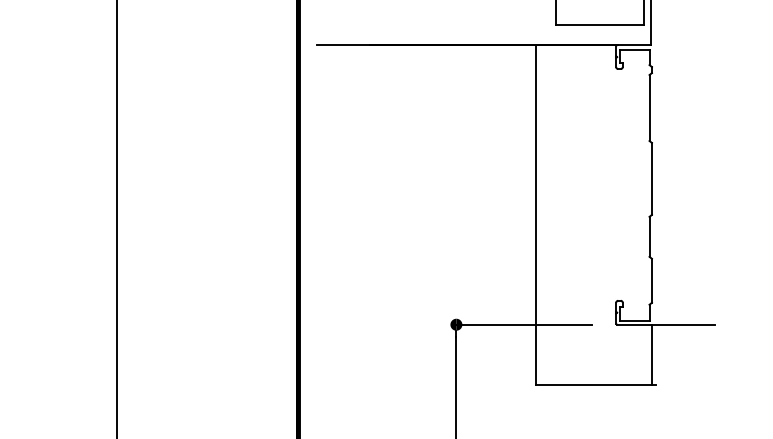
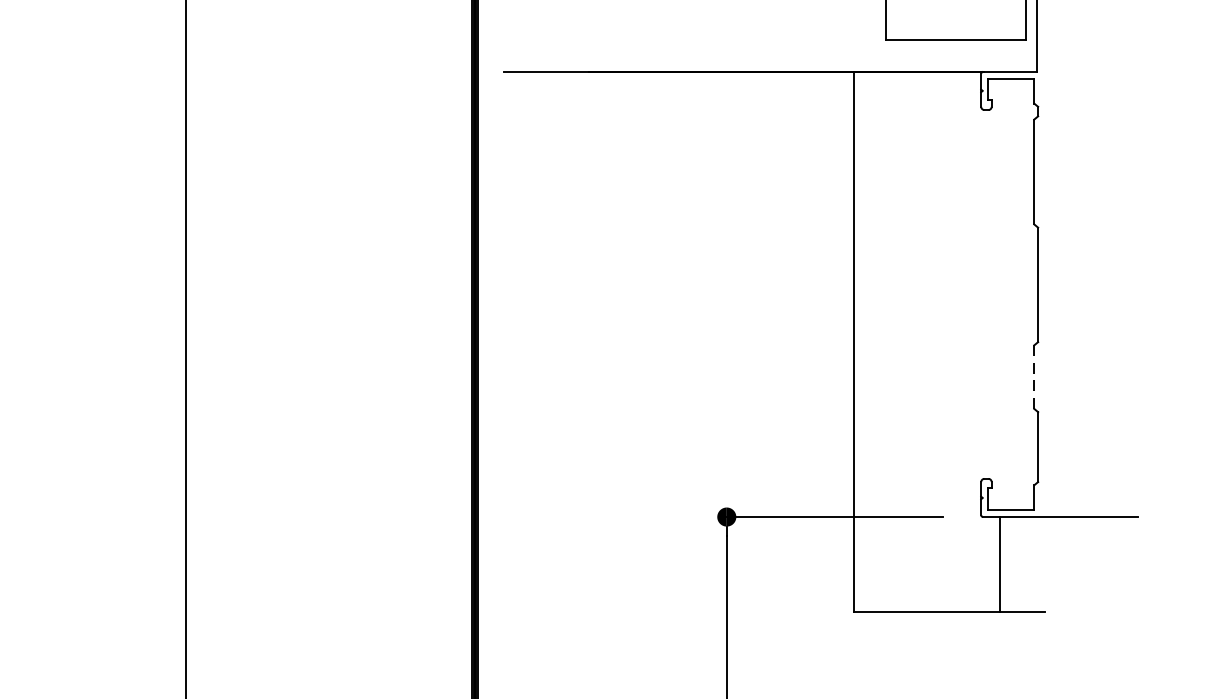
line: (649, 236) -> (1034, 376), solid -> dashed
line: (652, 354) -> (1000, 564), moved

